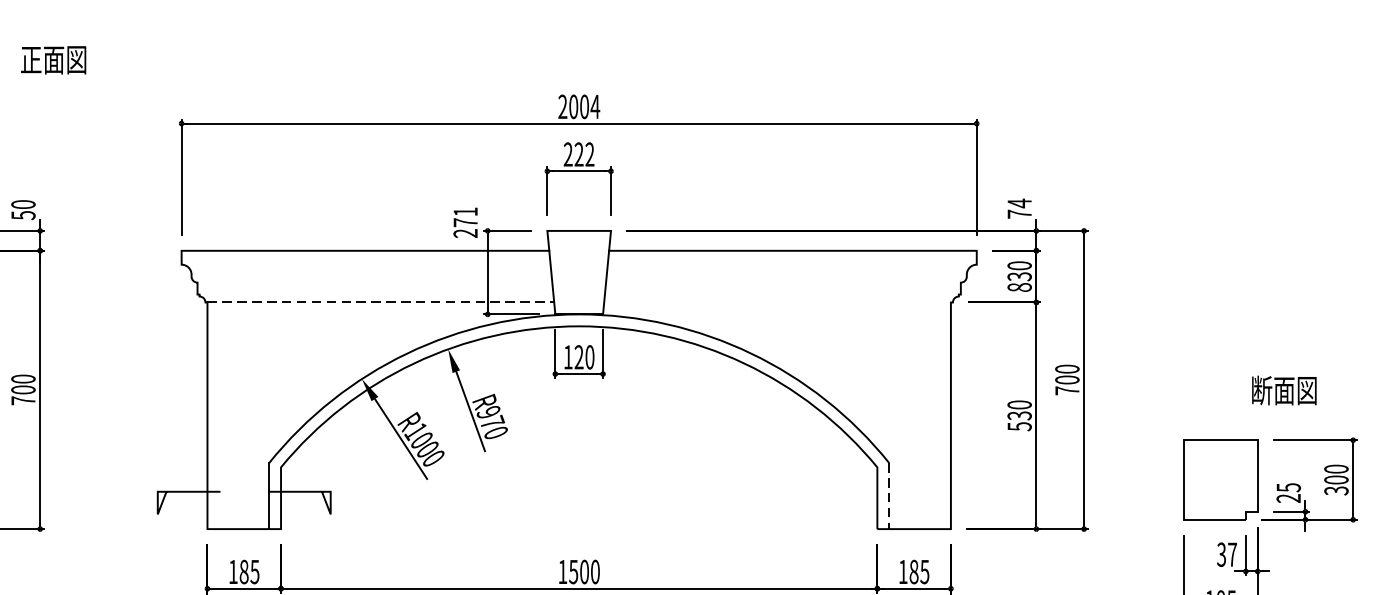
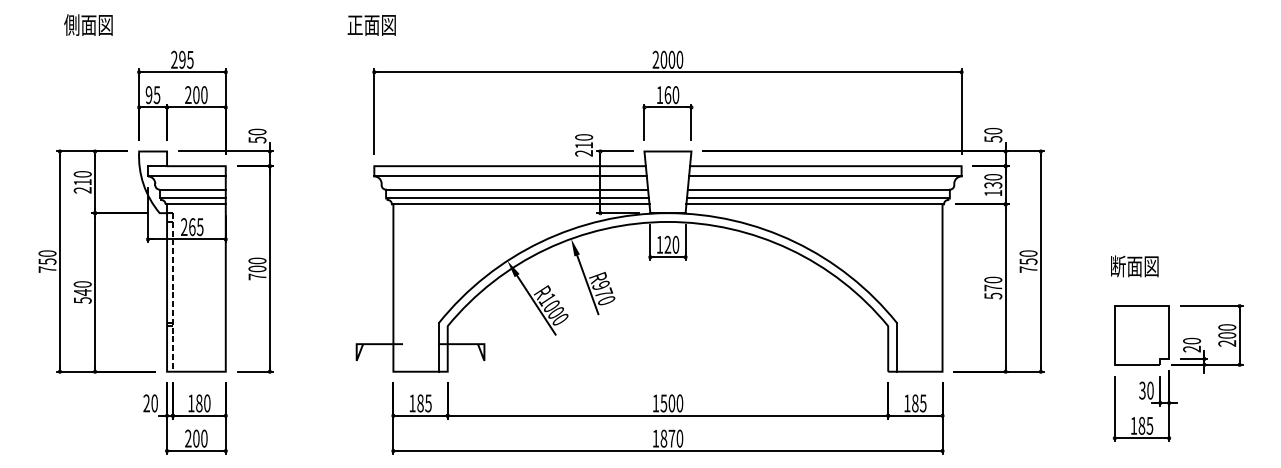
text: (53, 60) -> (371, 25), moved
text: (594, 106) -> (679, 59), 2004 -> 2000
text: (578, 155) -> (667, 95), 222 -> 160
text: (1019, 207) -> (993, 134), 74 -> 50
text: (466, 217) -> (584, 141), 271 -> 210
line: (366, 264) -> (510, 176), added
line: (792, 264) -> (825, 176), added
line: (375, 282) -> (517, 189), added
line: (783, 282) -> (818, 189), added
text: (1019, 287) -> (993, 193), 830 -> 130
line: (375, 294) -> (517, 198), added
line: (781, 294) -> (817, 198), added
line: (380, 302) -> (521, 204), dashed -> solid
line: (777, 302) -> (814, 204), added
text: (1067, 379) -> (1028, 261), 700 -> 750
text: (1283, 390) -> (1134, 266), moved
text: (1019, 415) -> (993, 287), 530 -> 570
text: (1288, 486) -> (1191, 340), 25 -> 20
text: (1336, 490) -> (1227, 343), 300 -> 200
line: (889, 496) -> (897, 347), dashed -> solid
text: (1232, 554) -> (1150, 390), 37 -> 30

